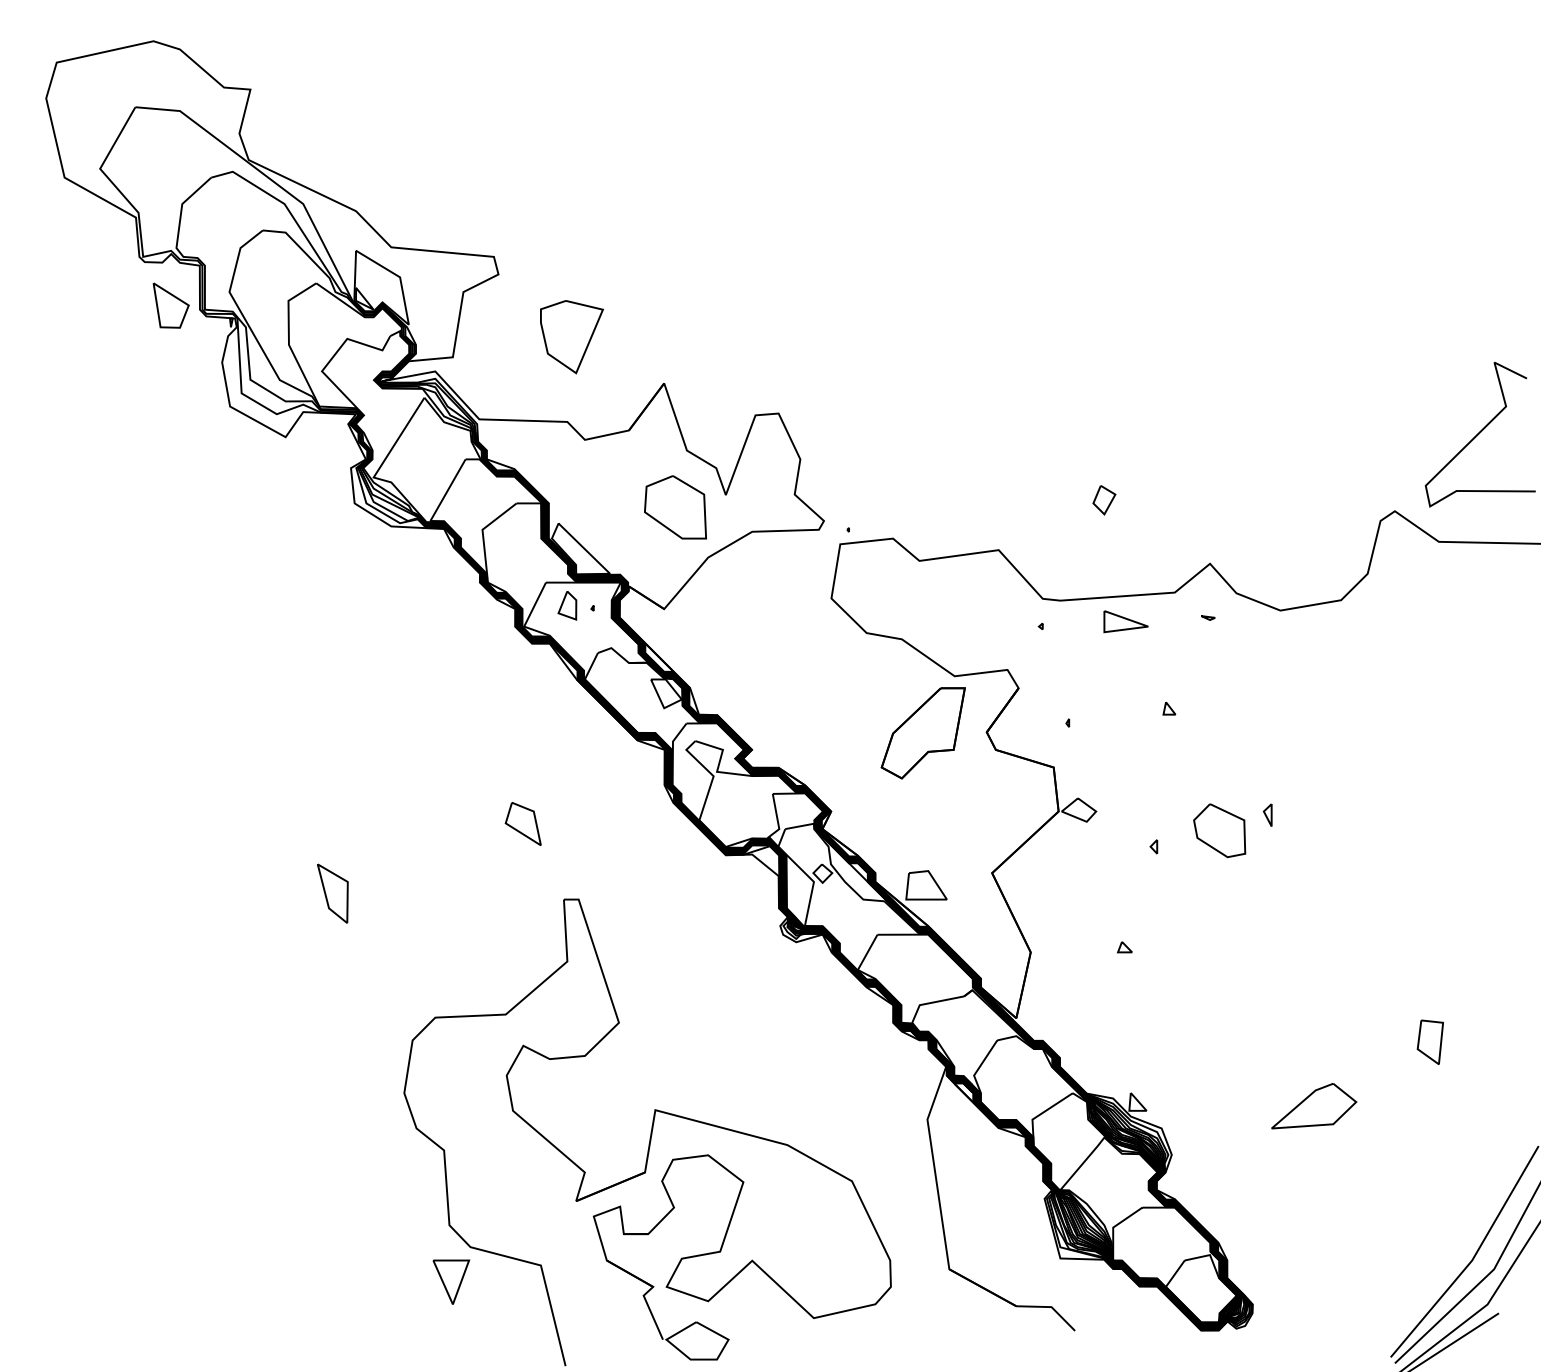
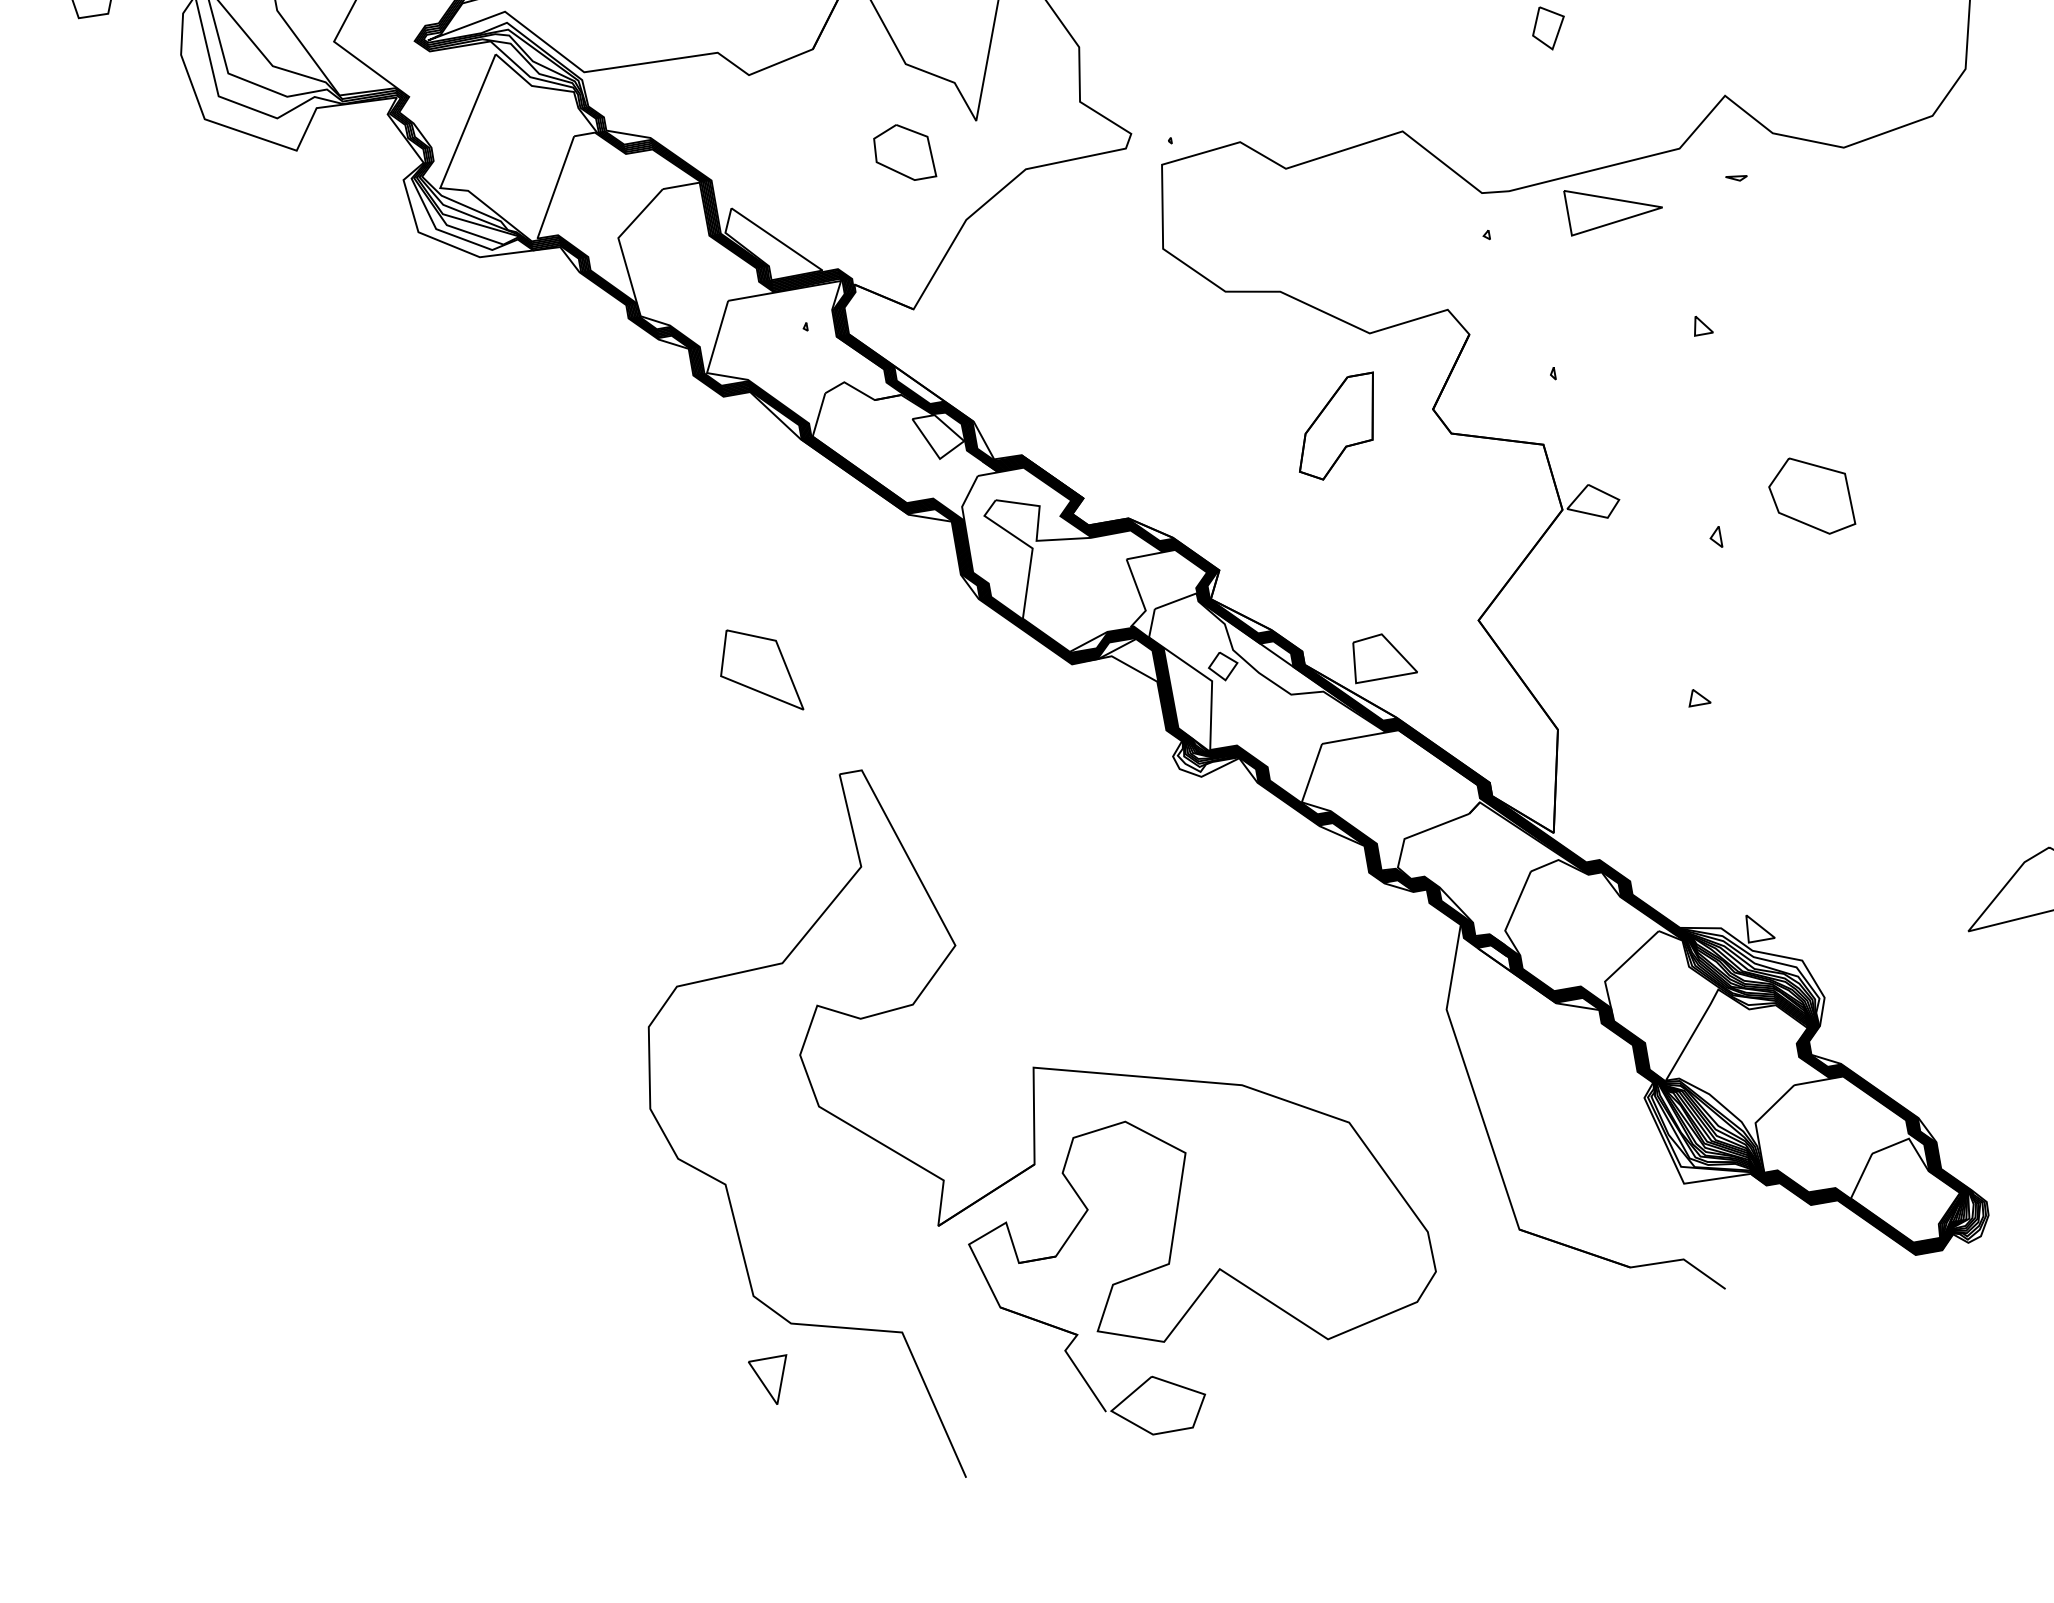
part: (675, 507) -> (903, 153), size x0.6
part: (567, 605) -> (766, 329), removed
part: (1125, 621) -> (1612, 205), size x1.4
part: (922, 733) -> (1336, 428), size x0.7
part: (1267, 814) -> (1878, 458), removed
part: (522, 823) -> (756, 670), size x1.4
part: (332, 893) -> (488, 826), removed
part: (451, 1281) -> (771, 1380), size x0.7

